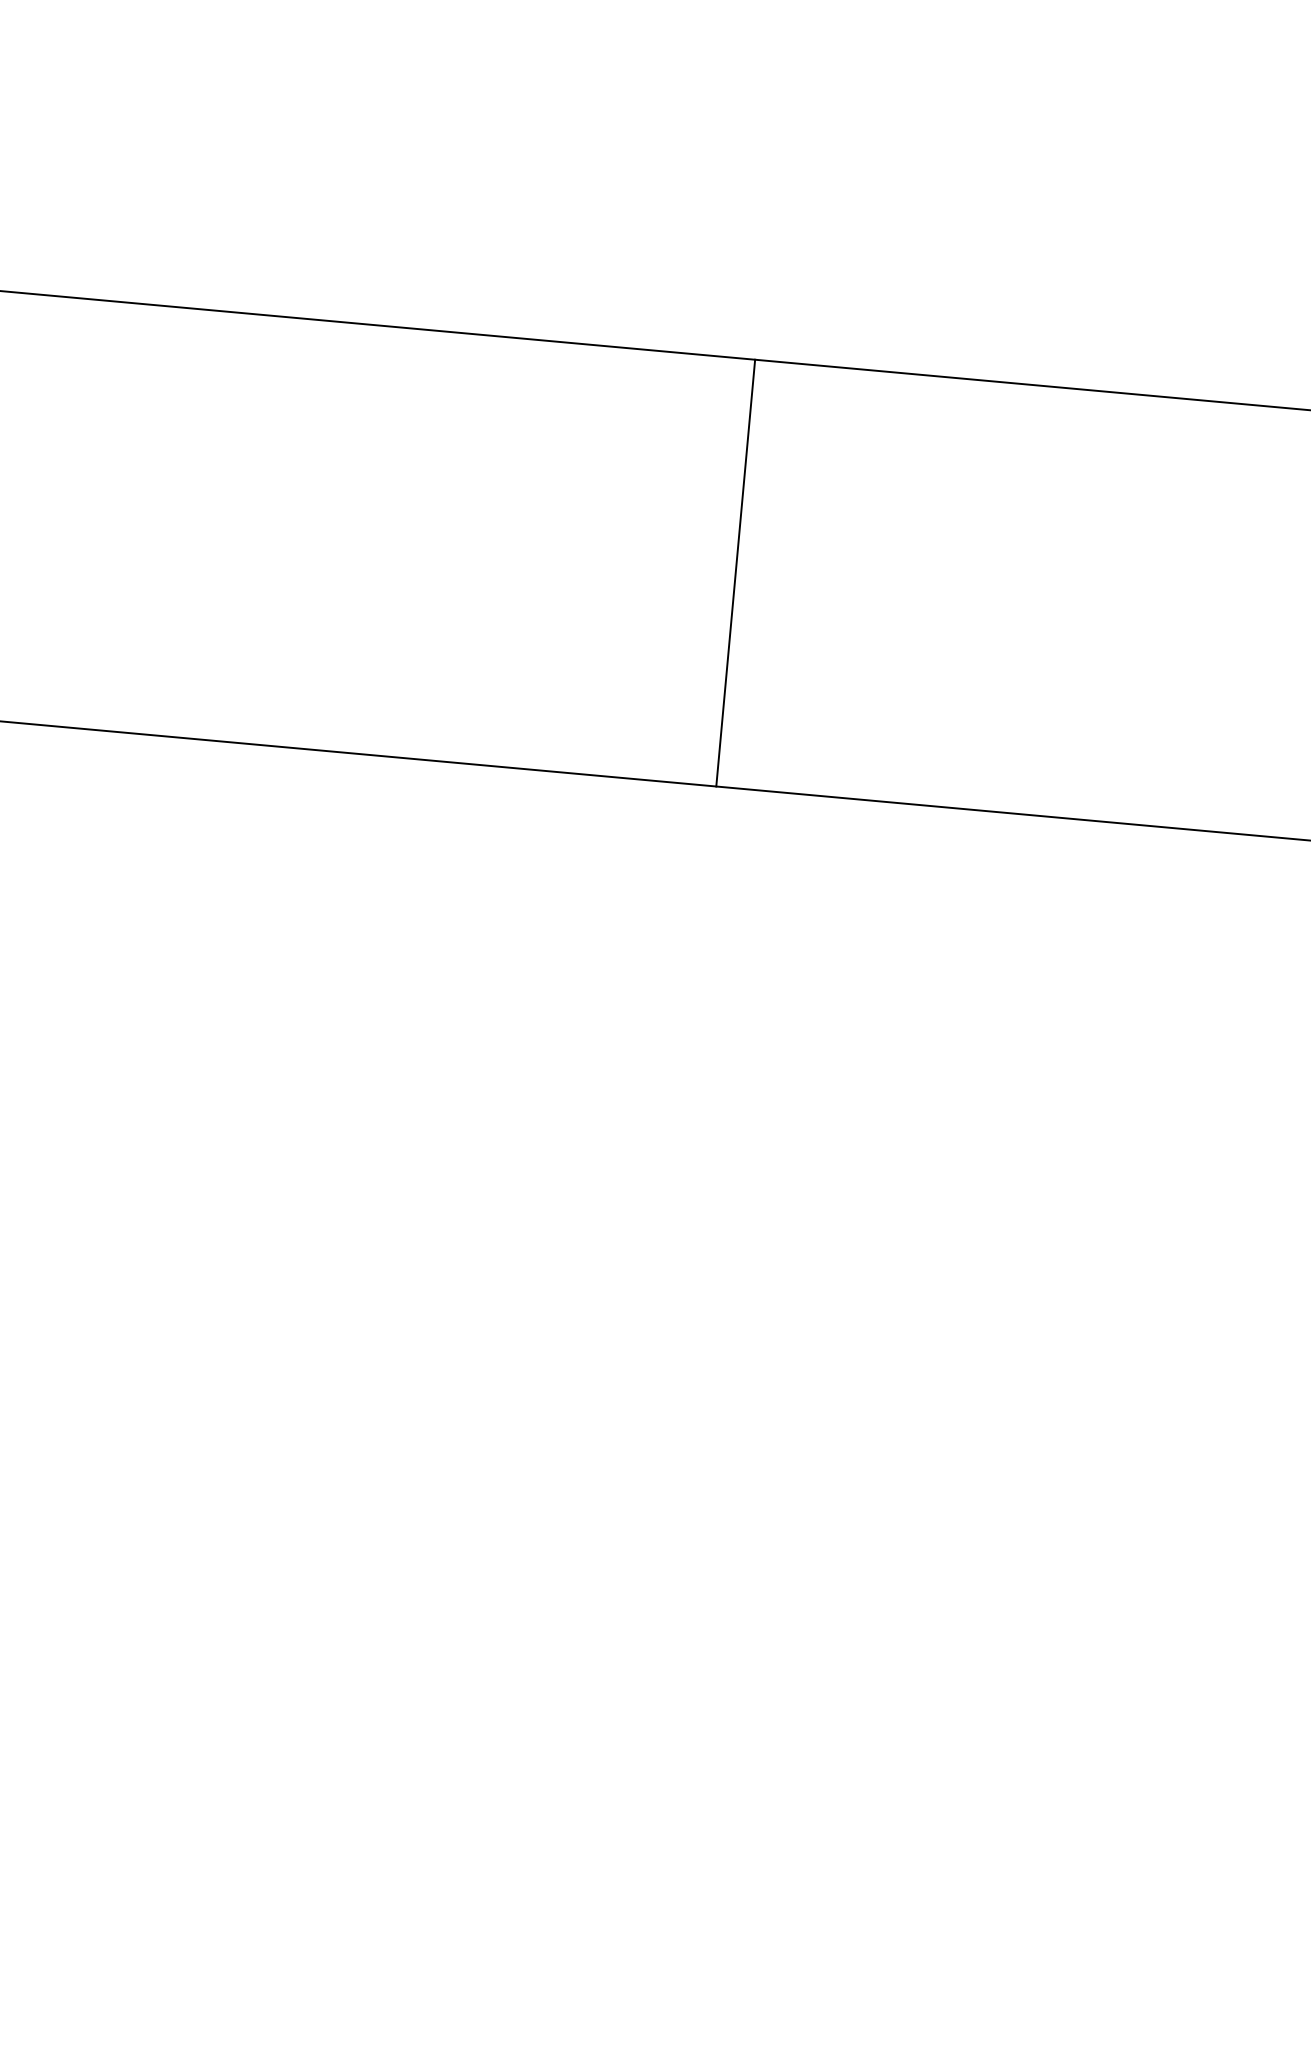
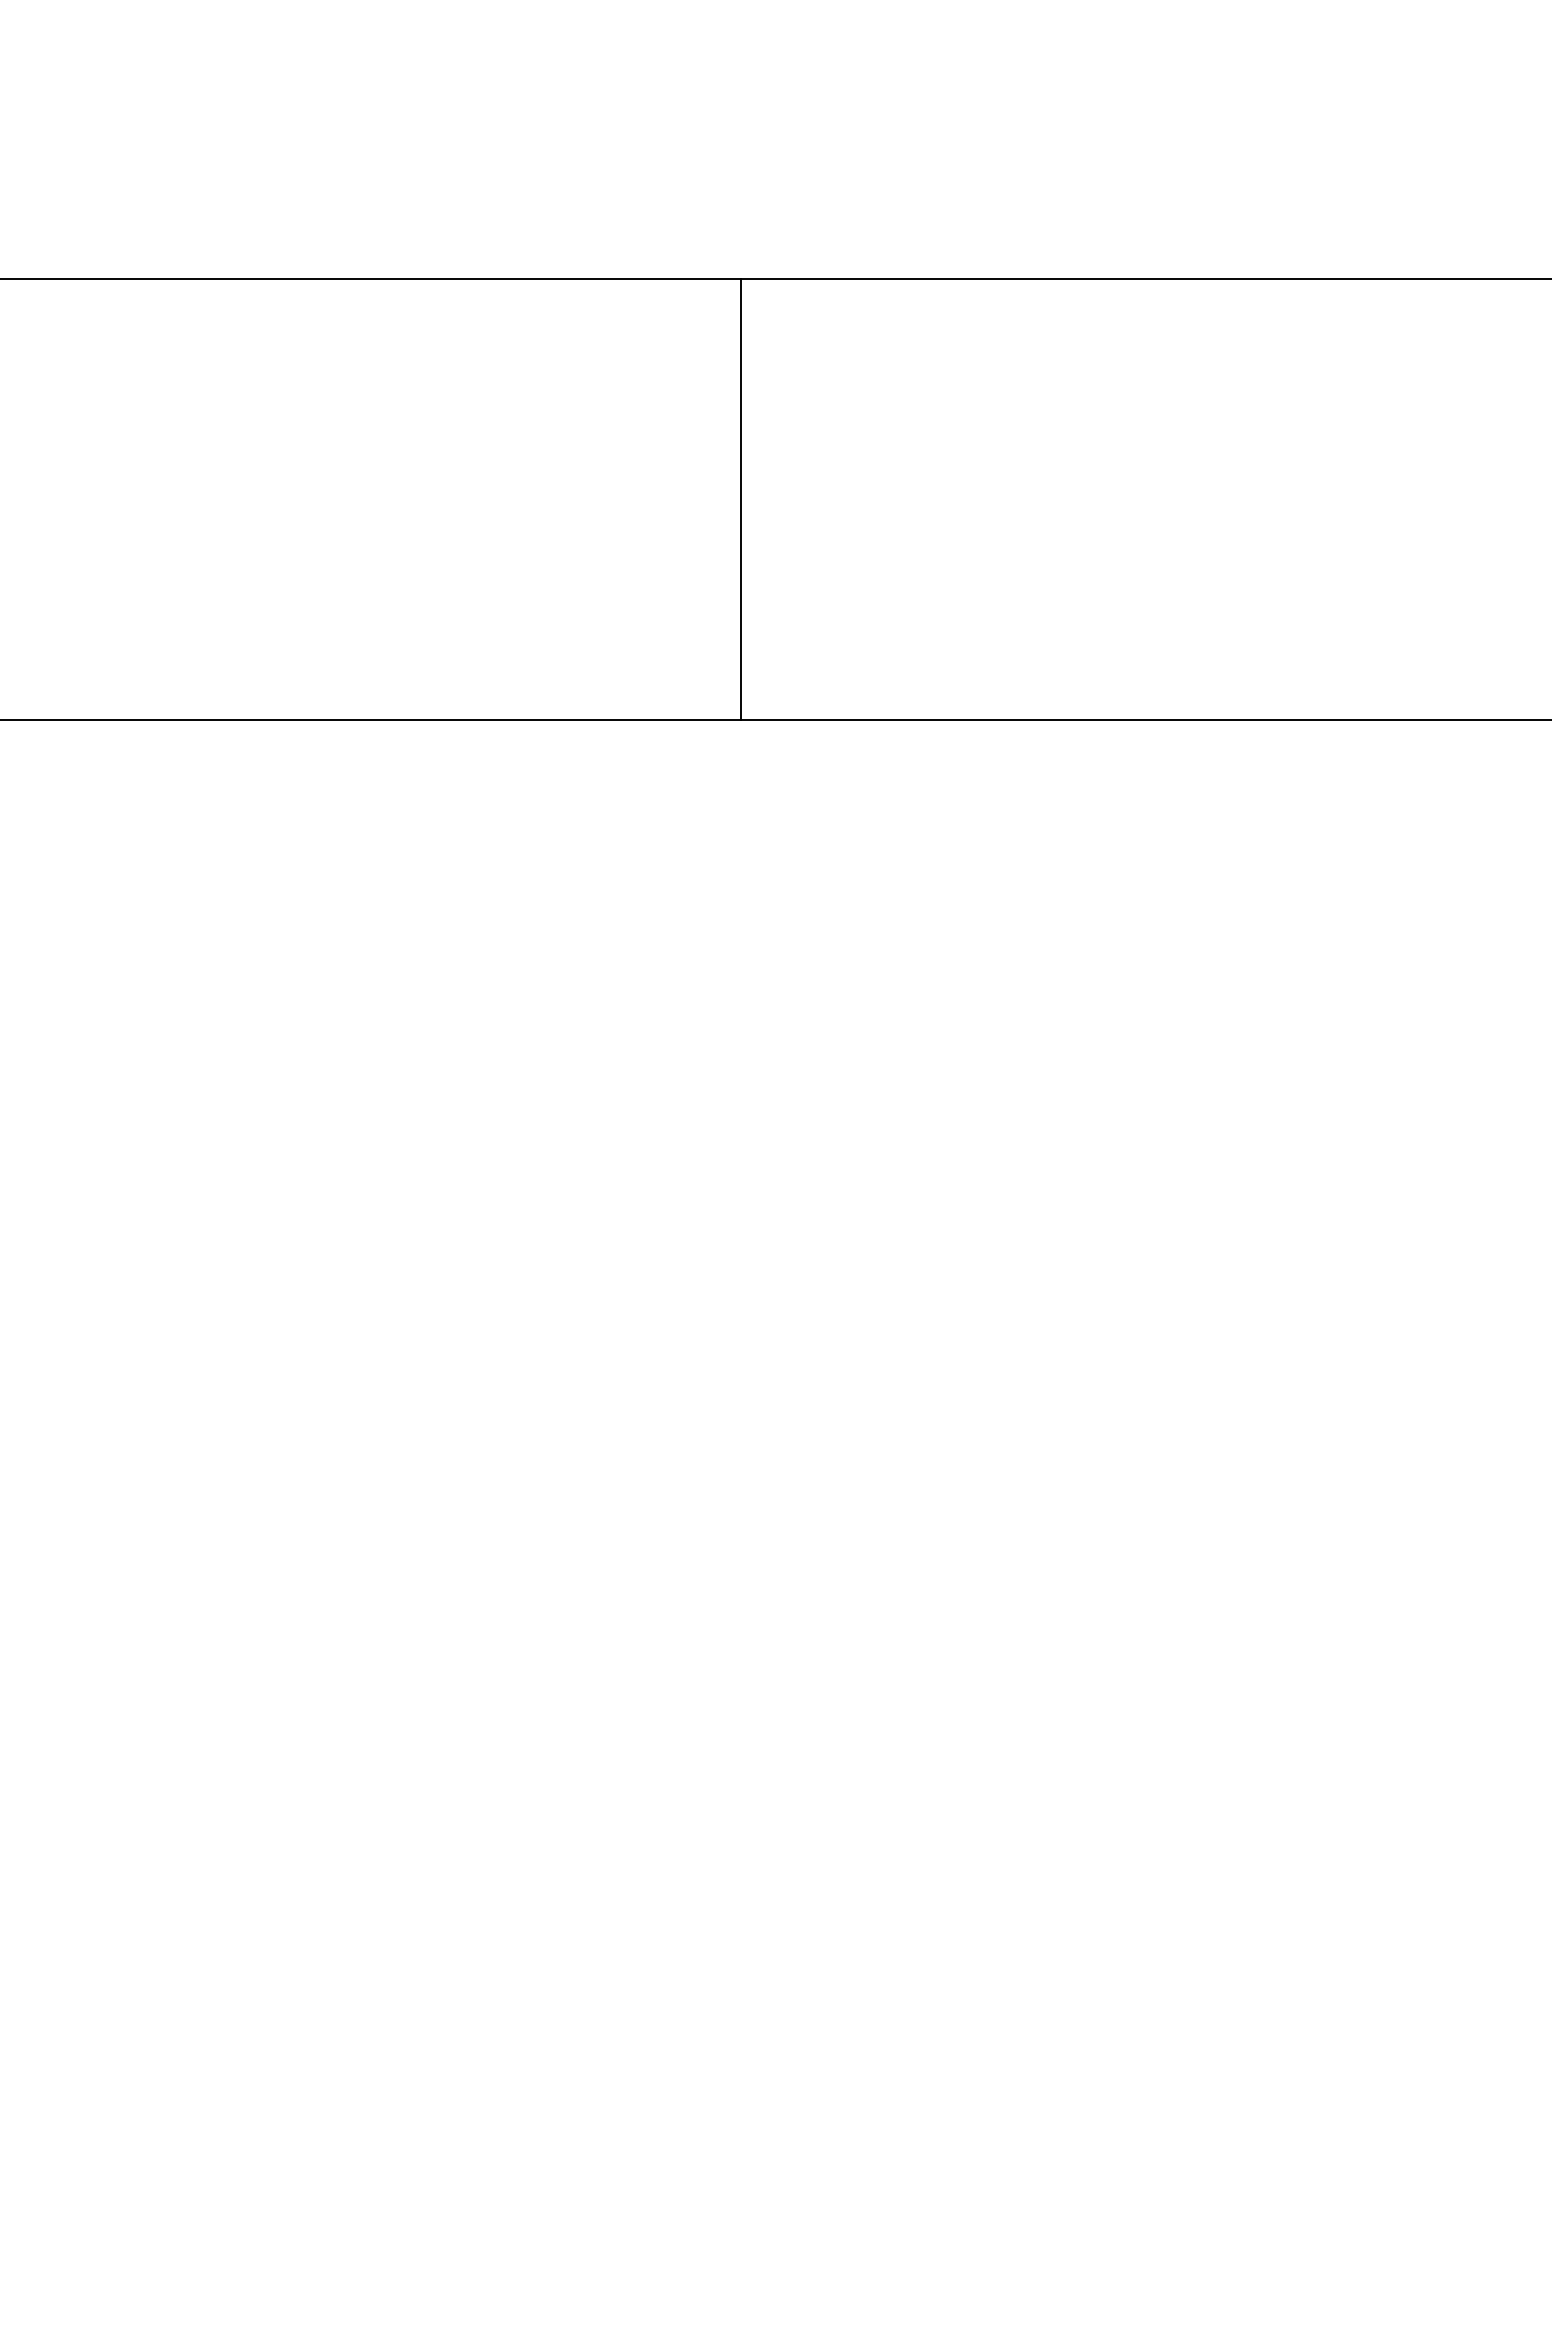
line: (735, 573) -> (741, 499), moved

